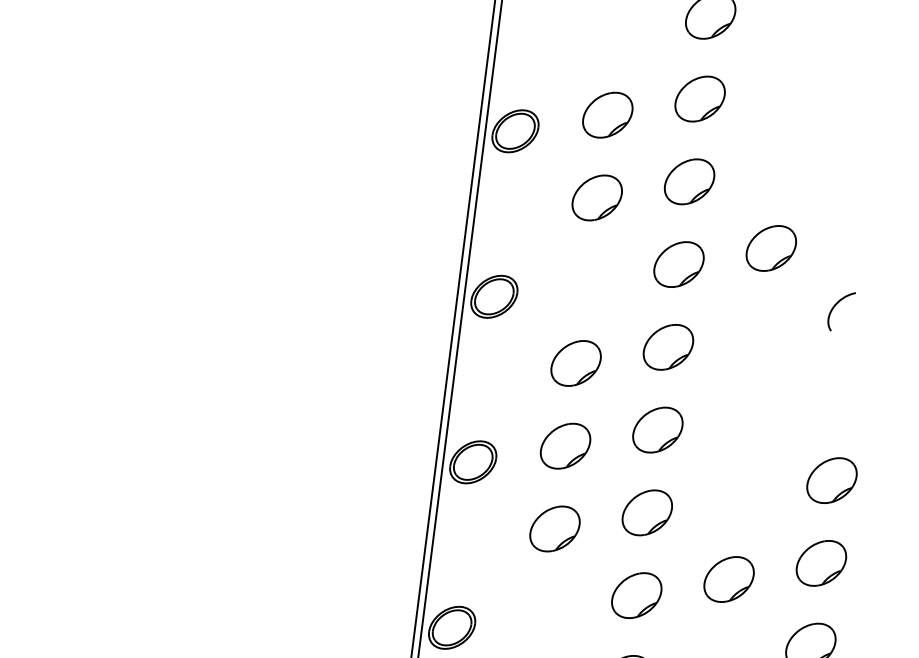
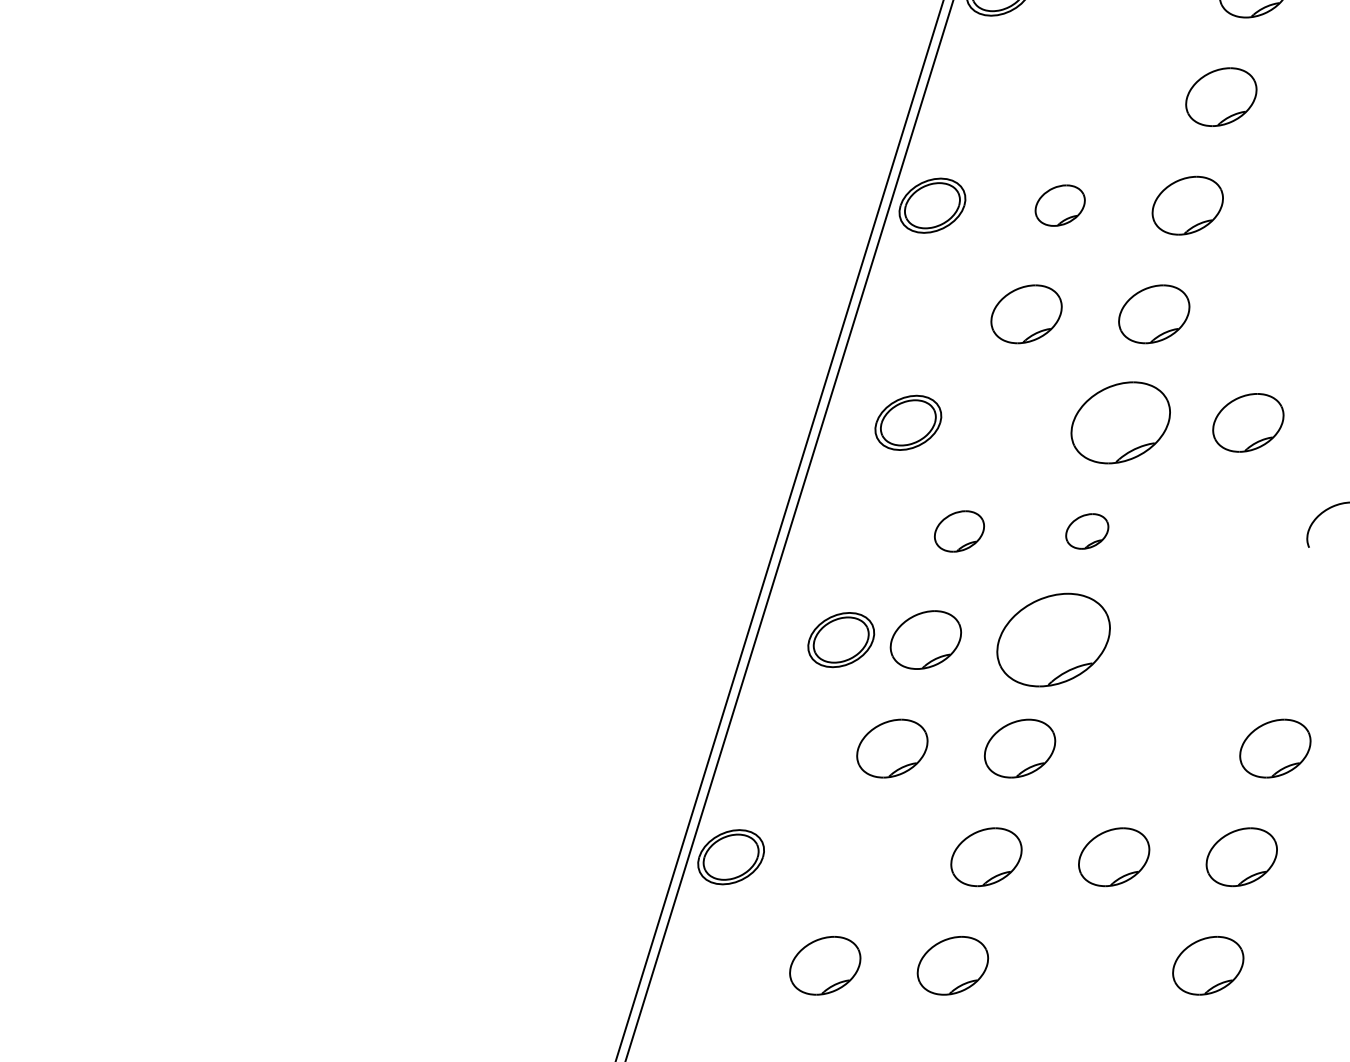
part: (608, 114) -> (1060, 205), size x0.7
part: (678, 264) -> (1120, 422), size x1.4
part: (494, 296) -> (908, 422), moved
part: (668, 347) -> (1087, 531), size x0.6
part: (576, 363) -> (959, 531), size x0.7
part: (657, 429) -> (1053, 639), size x1.6
part: (473, 462) -> (841, 640), moved

